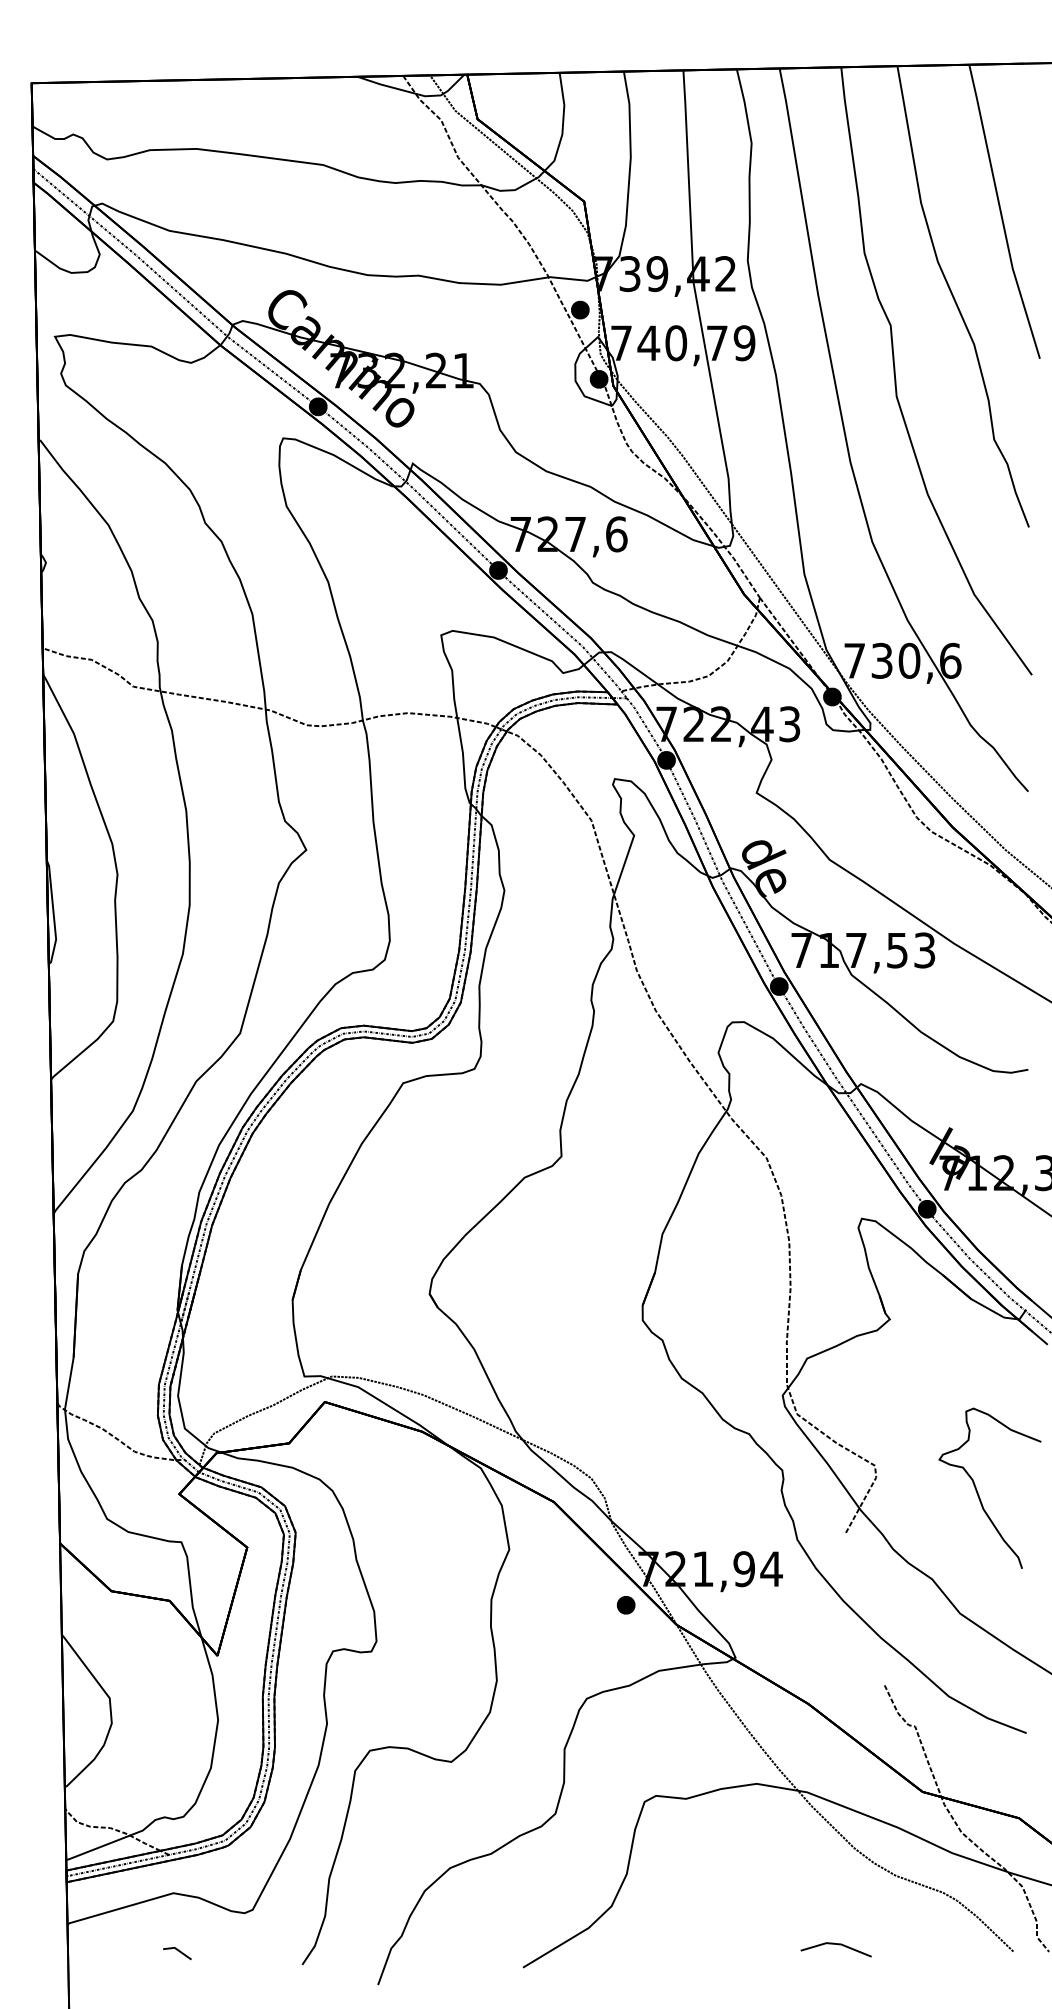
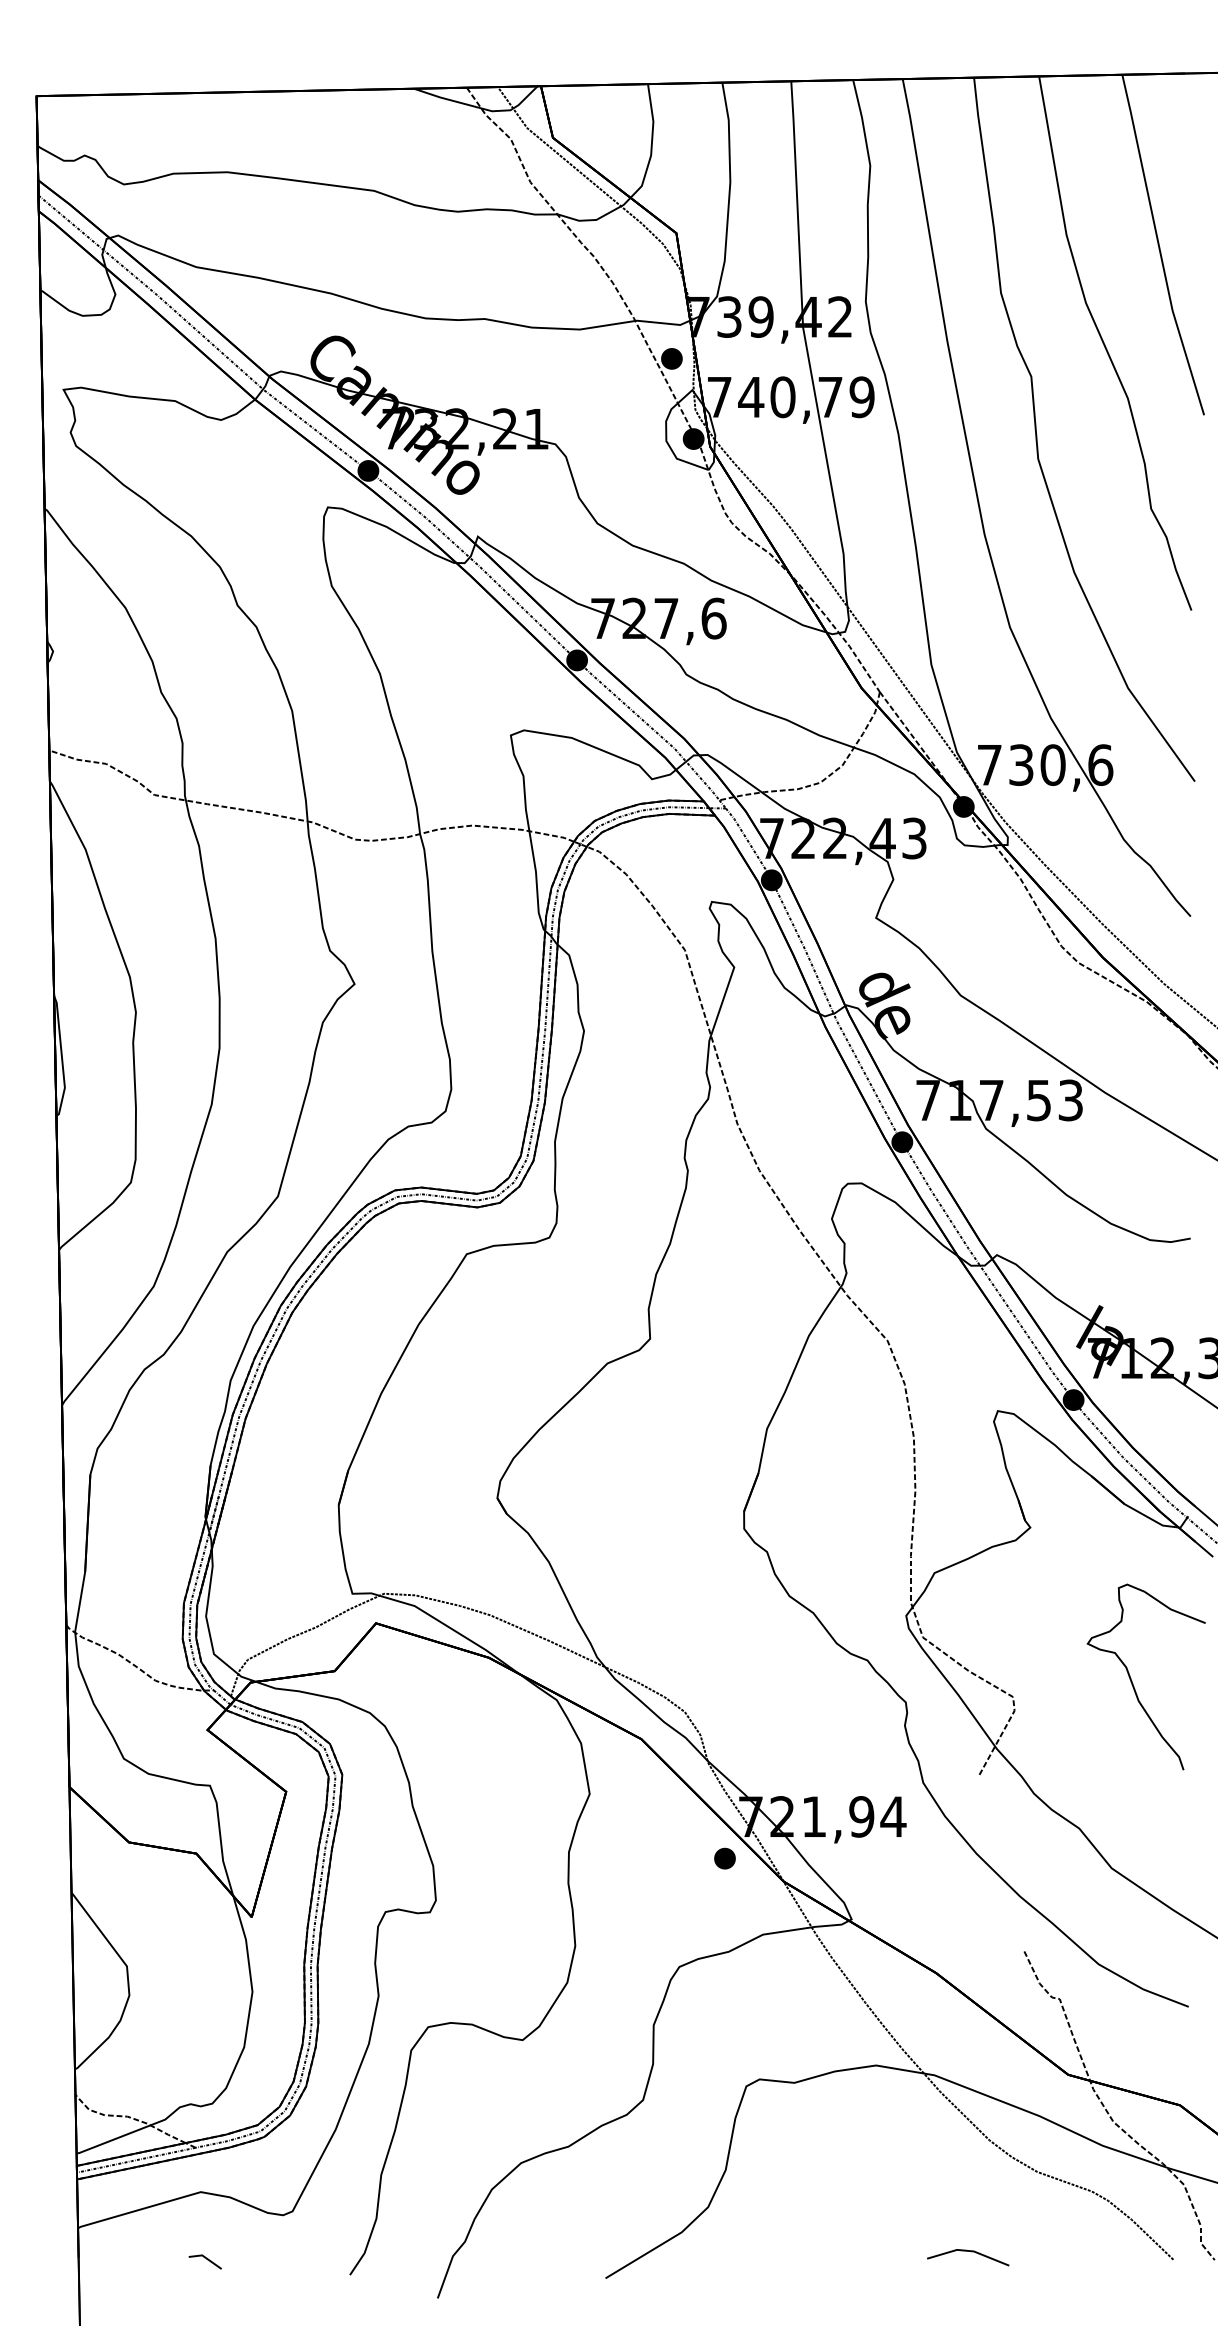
curve: (978, 1492) -> (1132, 1681), moved

